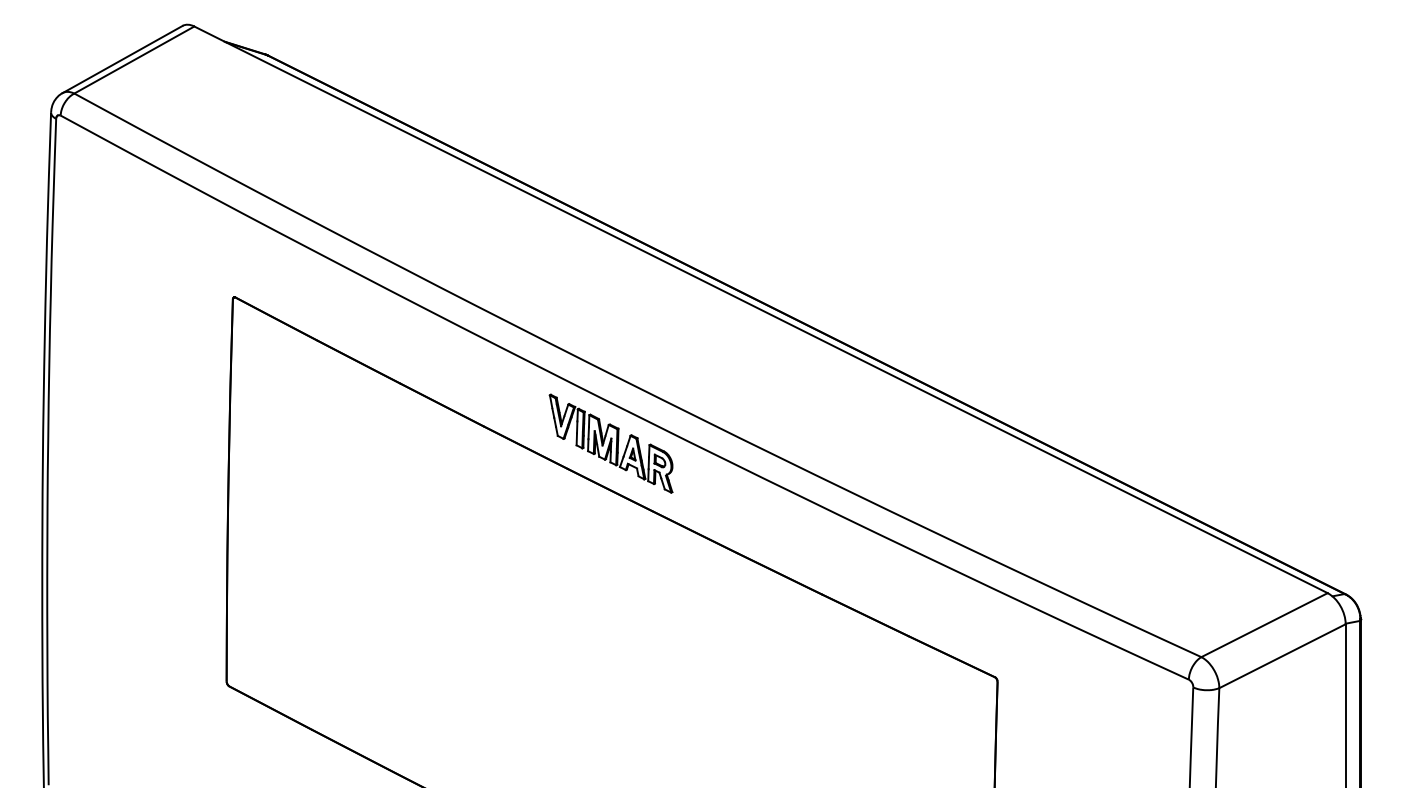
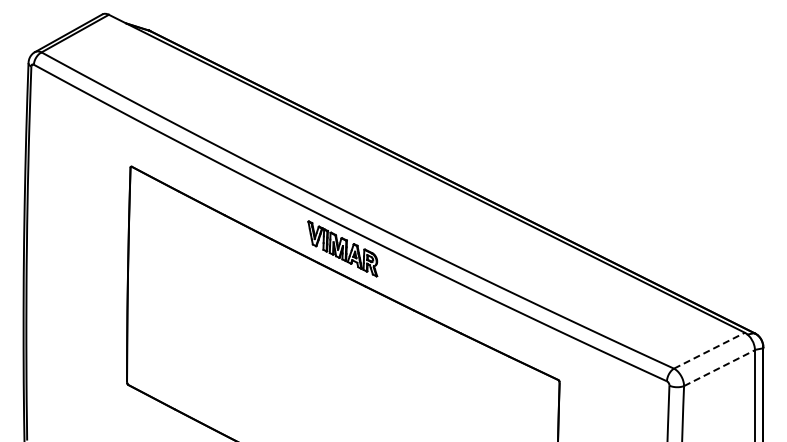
line: (1264, 624) -> (709, 350), solid -> dashed
line: (1282, 656) -> (719, 368), solid -> dashed

